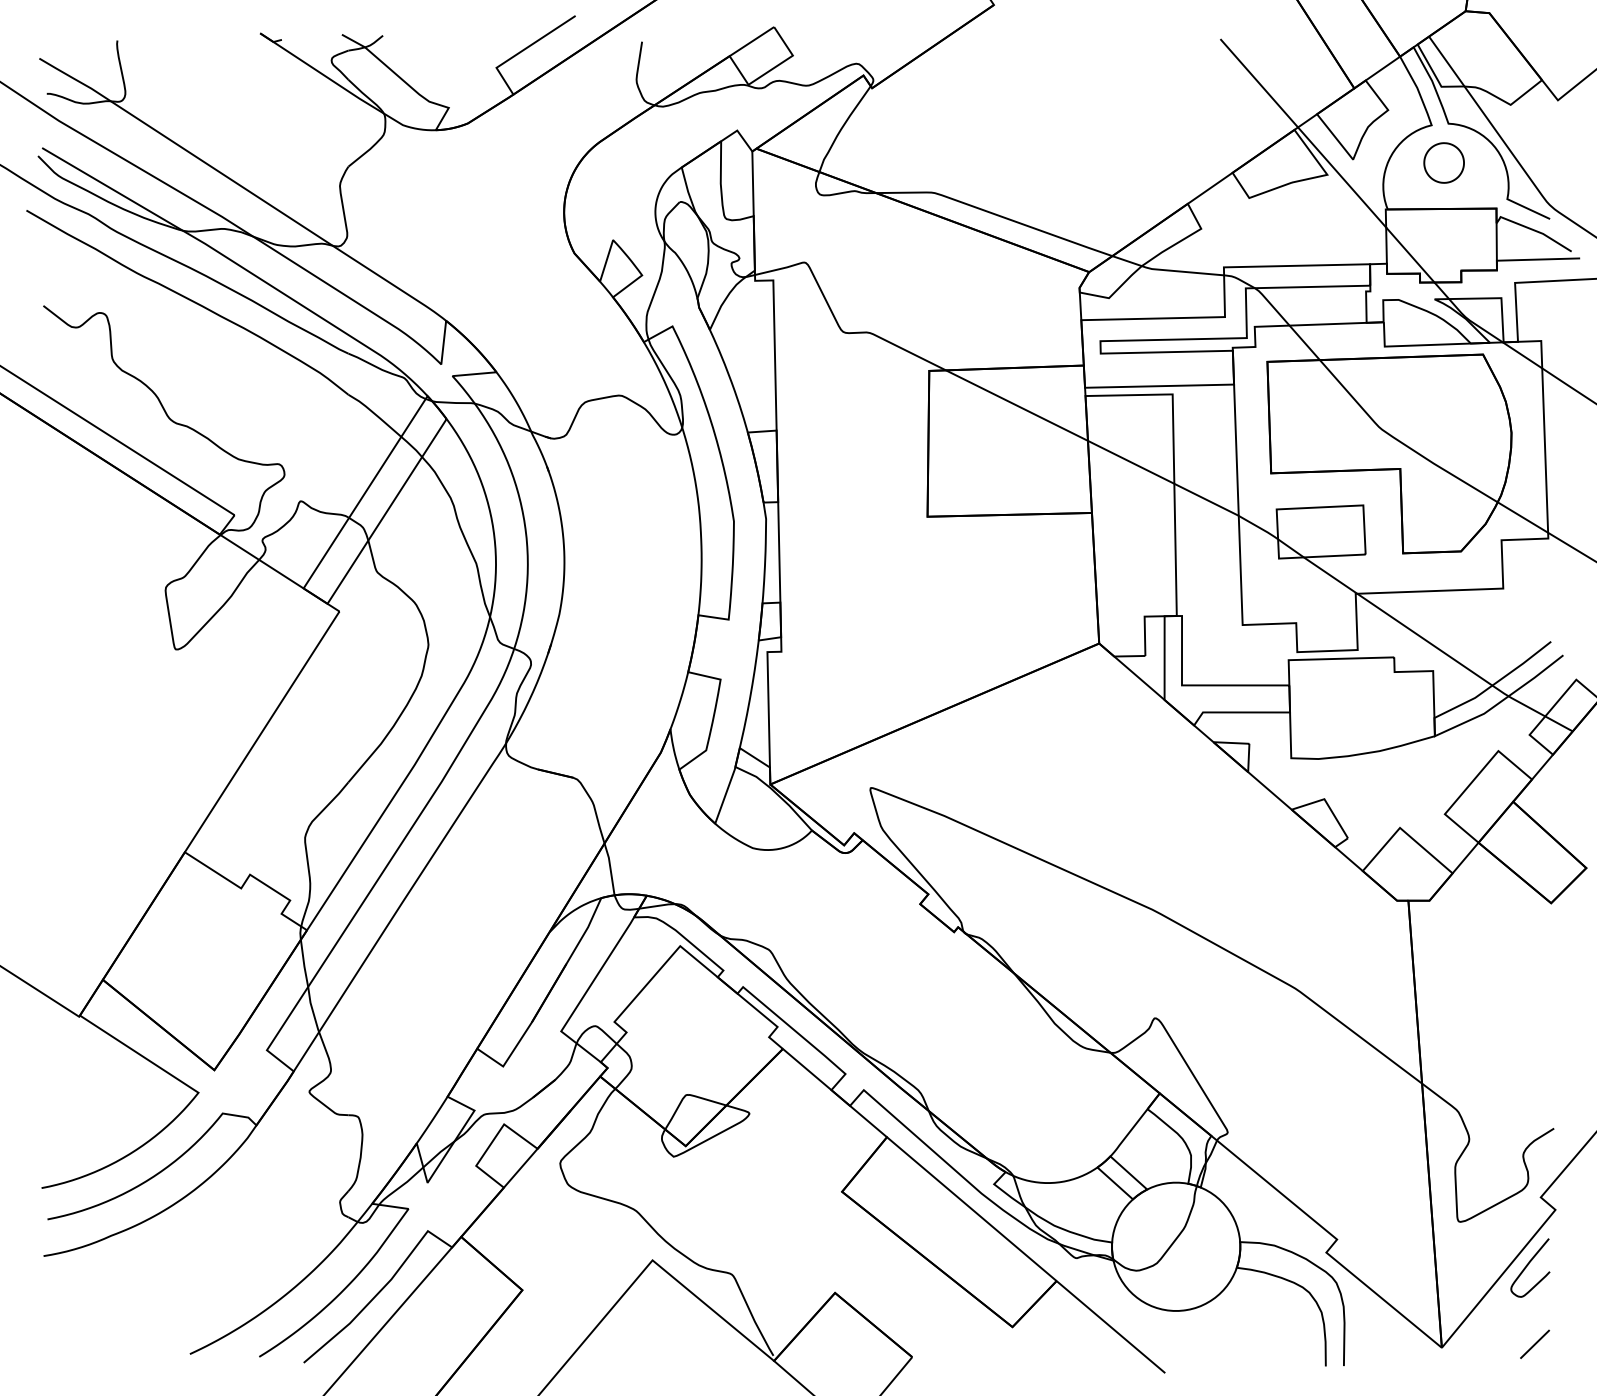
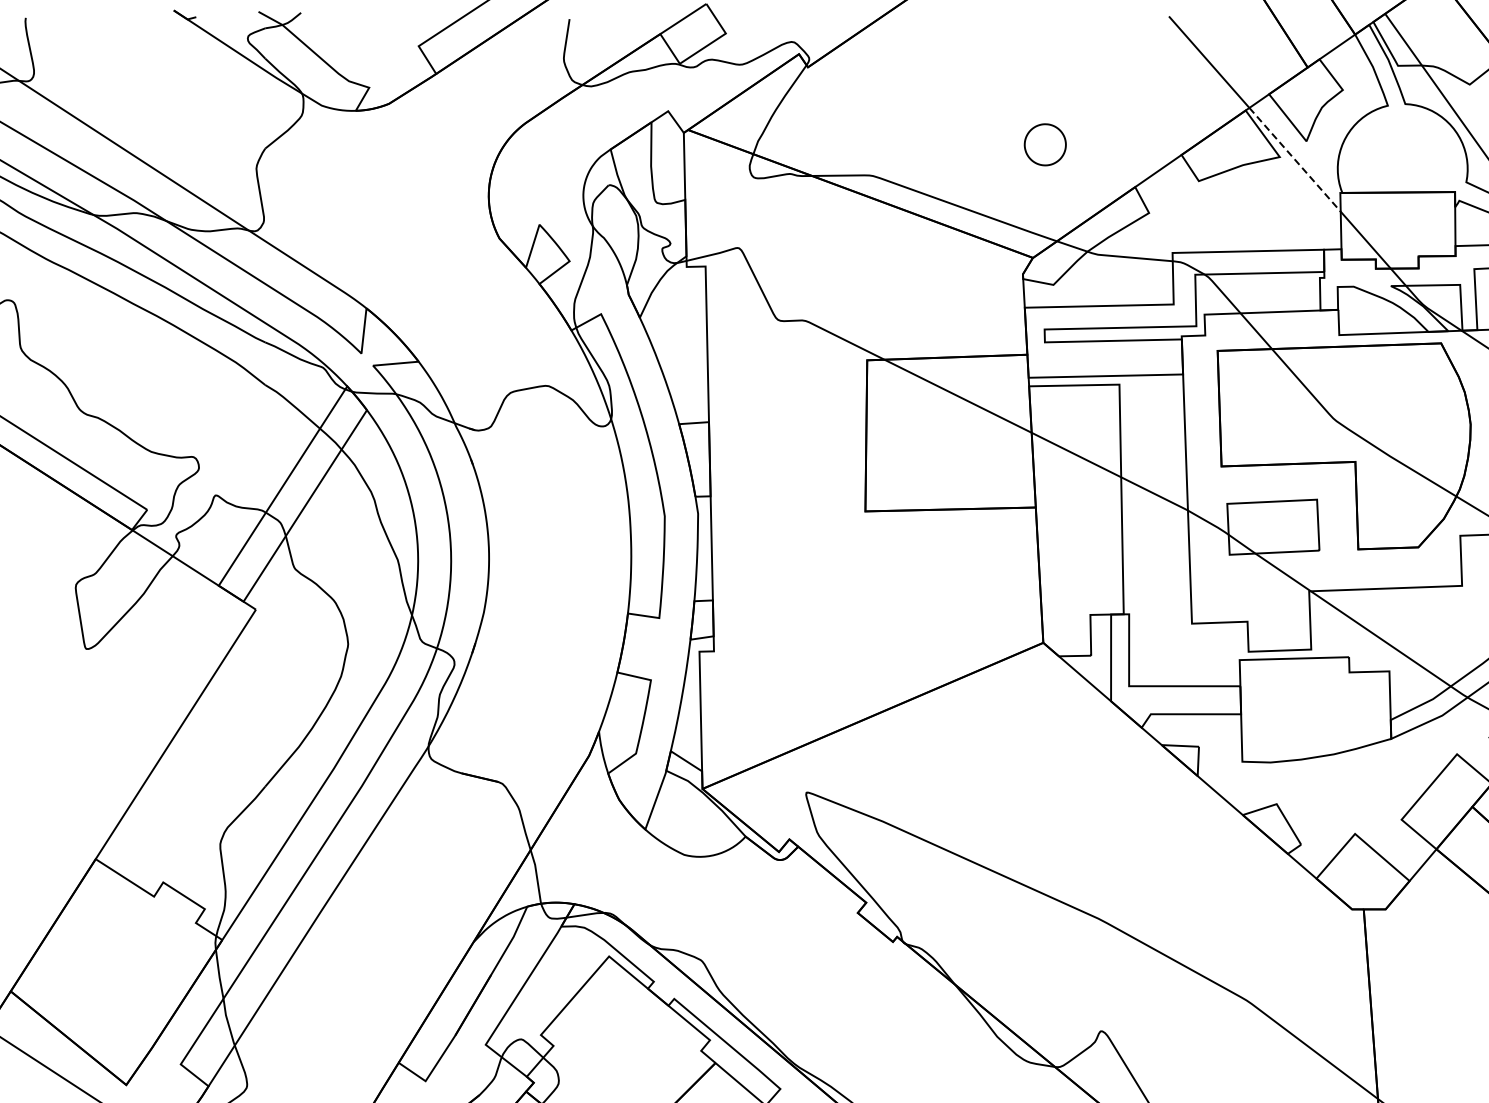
part: (1443, 162) -> (1044, 144), moved
line: (1342, 177) -> (1295, 159), solid -> dashed

